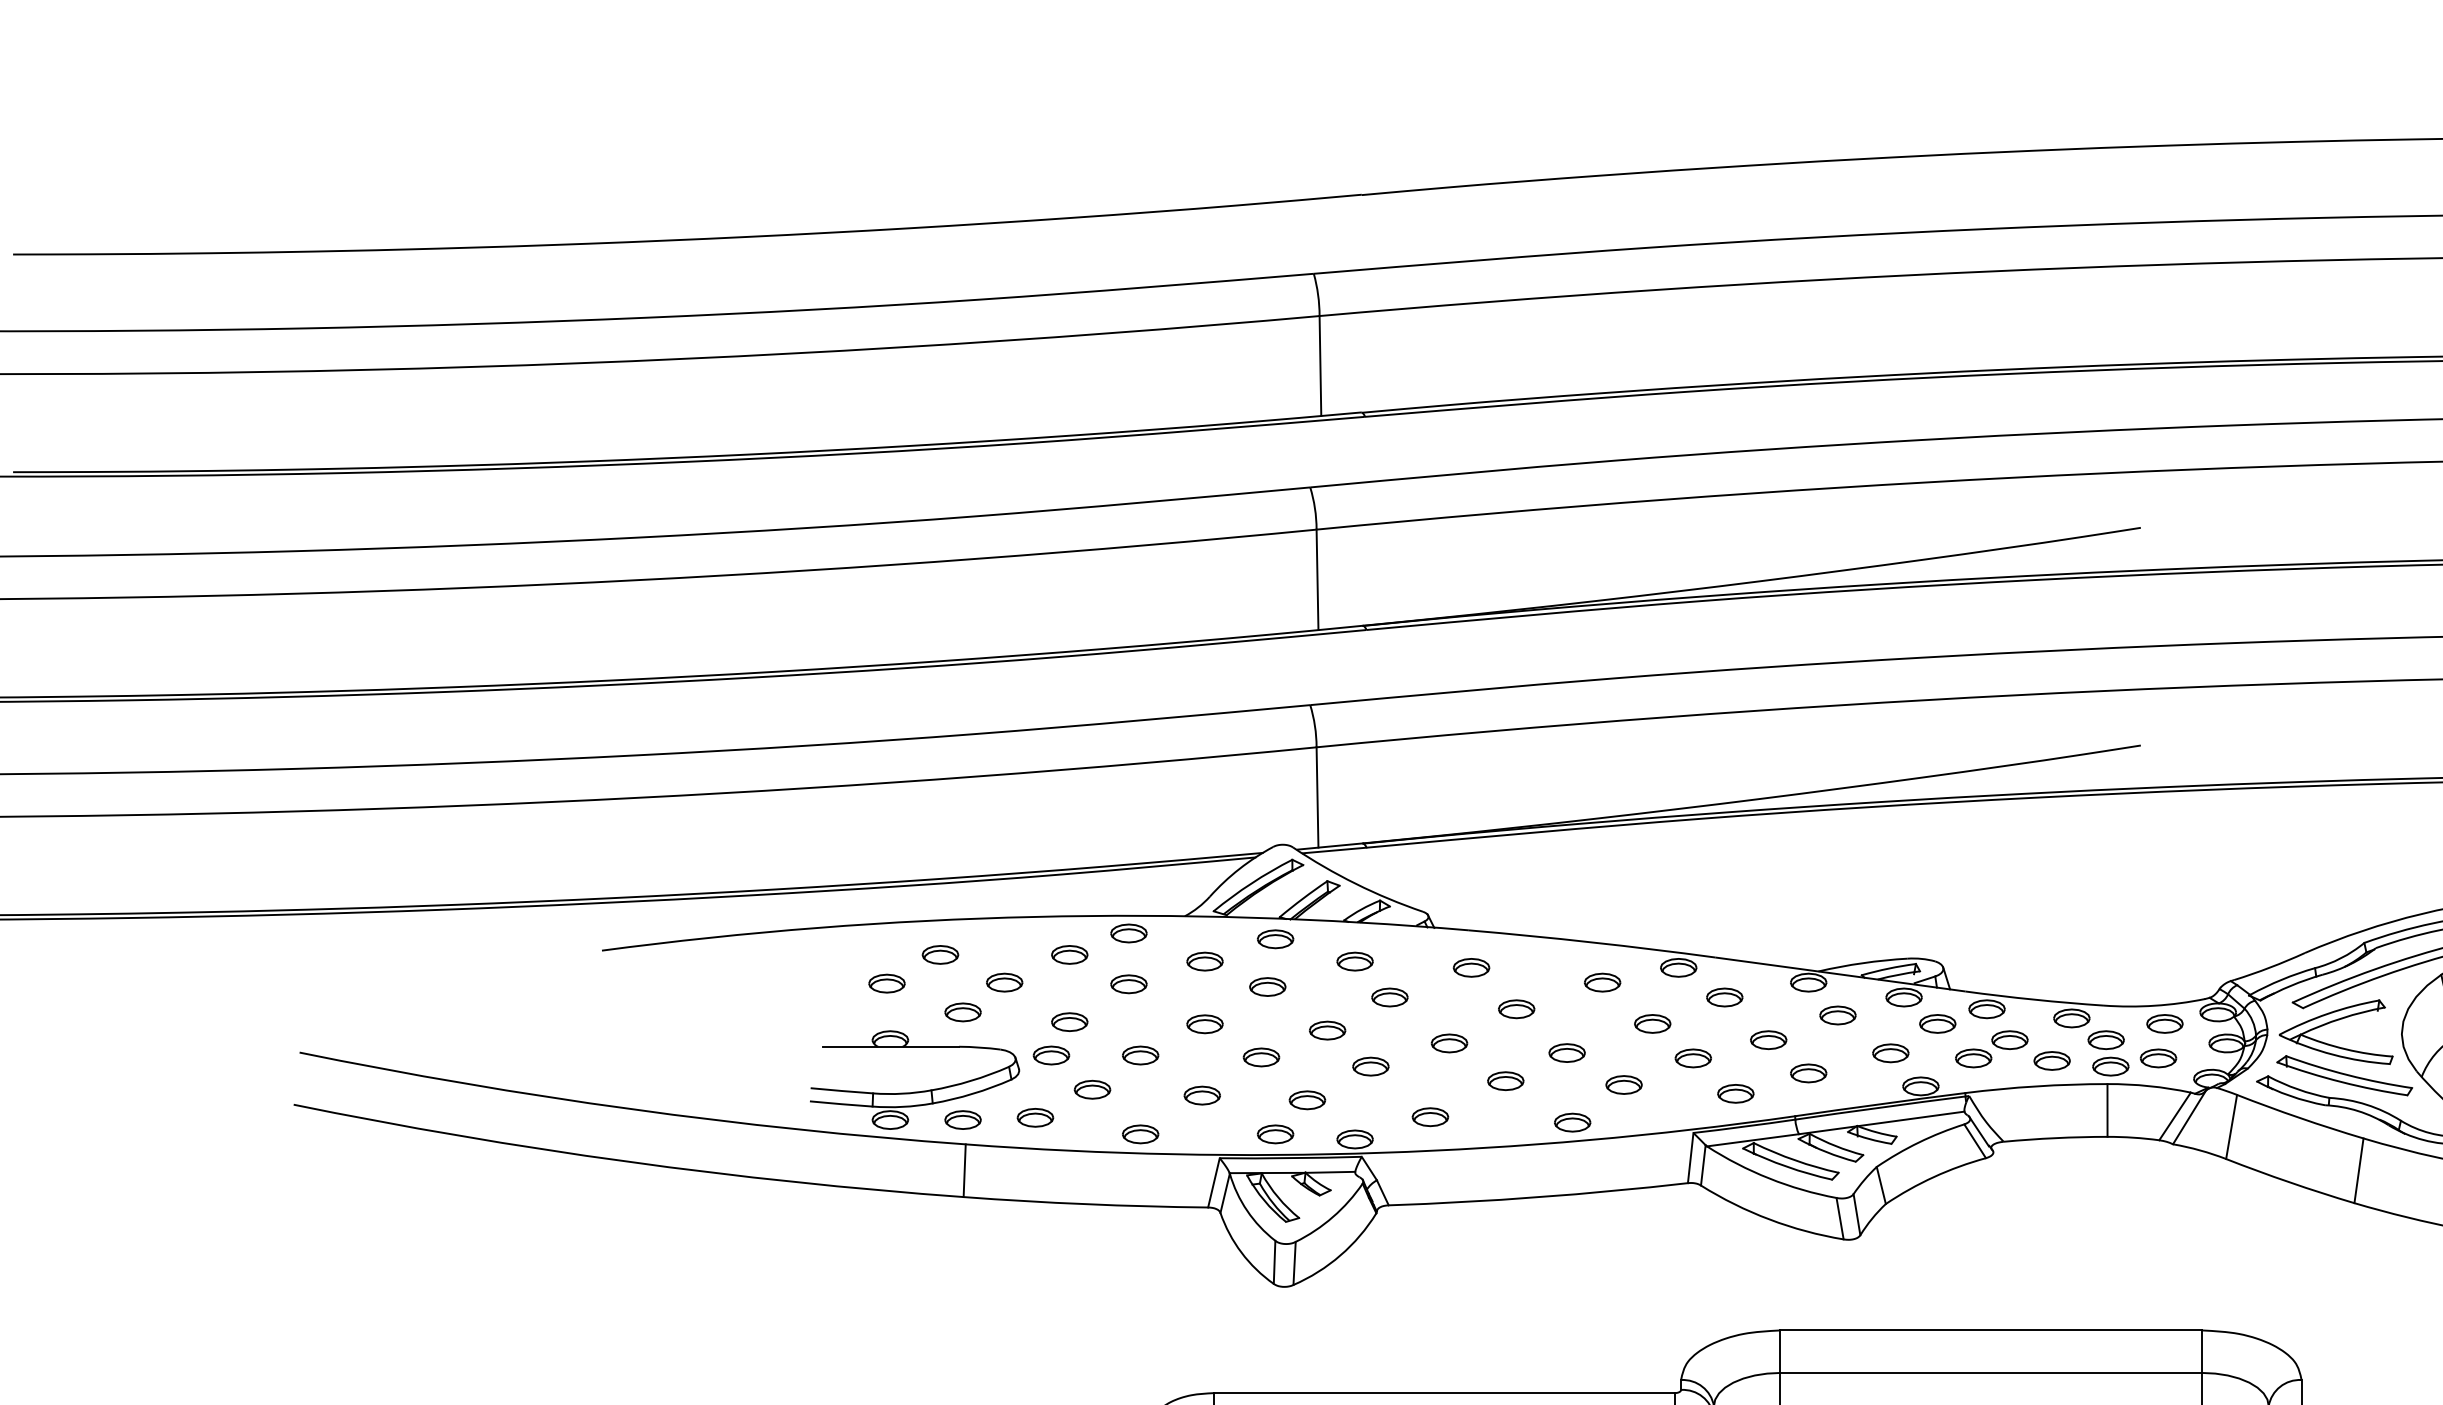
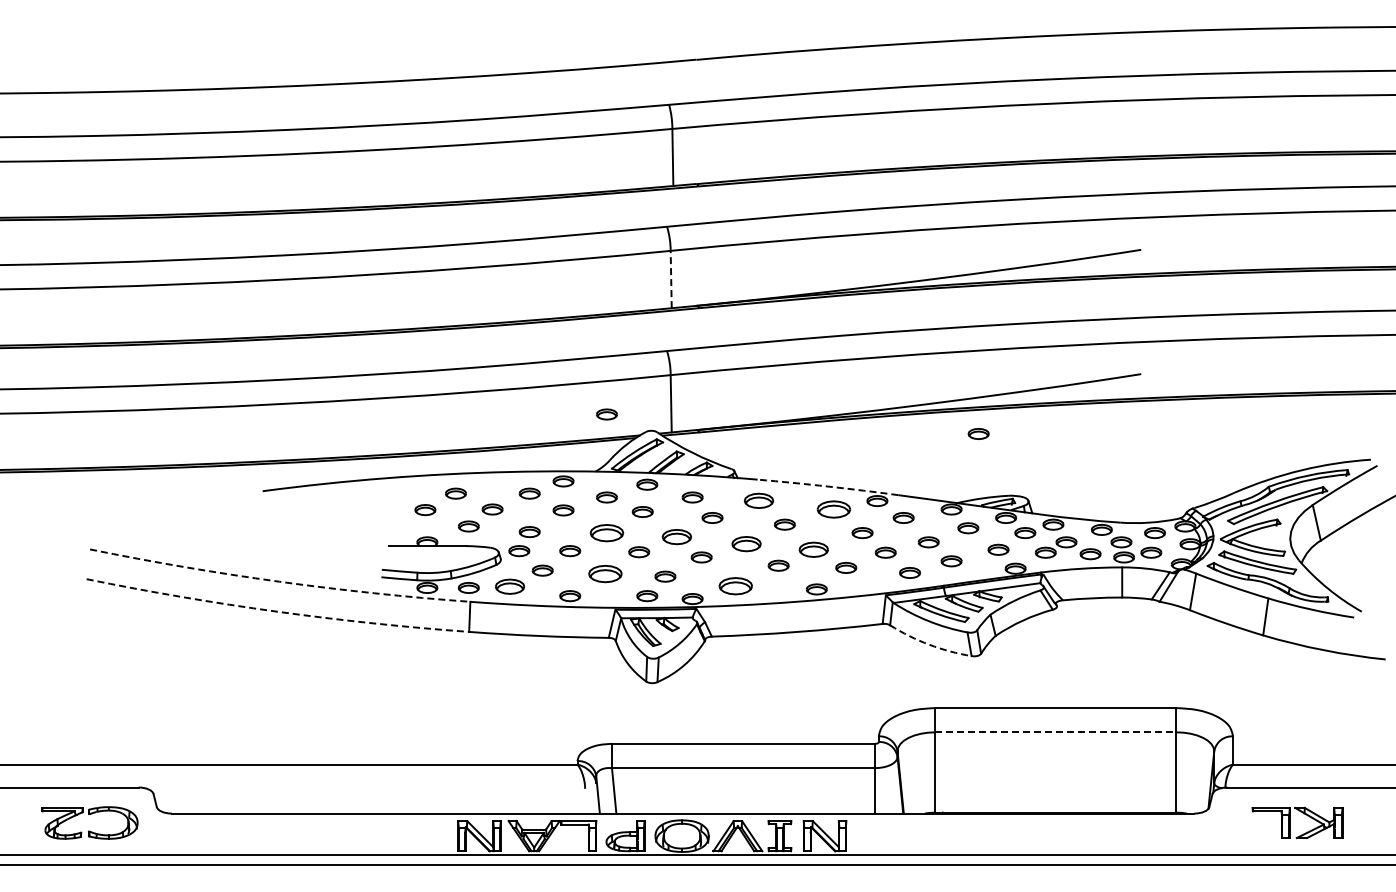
line: (1318, 579) -> (671, 279), solid -> dashed
part: (1204, 816) -> (606, 414), added
part: (1855, 849) -> (978, 433), added
arc: (1593, 942) -> (828, 486), solid -> dashed
part: (1472, 968) -> (759, 501), size x1.4
part: (1601, 982) -> (833, 509), size x1.6
part: (1204, 1024) -> (606, 533), size x1.6
part: (1326, 1029) -> (676, 536), size x1.4
part: (1449, 1043) -> (746, 544), size x1.4
part: (1566, 1052) -> (813, 549), size x1.4
part: (1202, 1094) -> (605, 573), size x1.6
arc: (631, 1108) -> (279, 581), solid -> dashed
part: (1036, 1117) -> (510, 586), size x1.4
part: (1430, 1117) -> (735, 586), size x1.6
arc: (627, 1161) -> (277, 611), solid -> dashed
arc: (1769, 1219) -> (929, 644), solid -> dashed
line: (1990, 1373) -> (1055, 732), solid -> dashed

